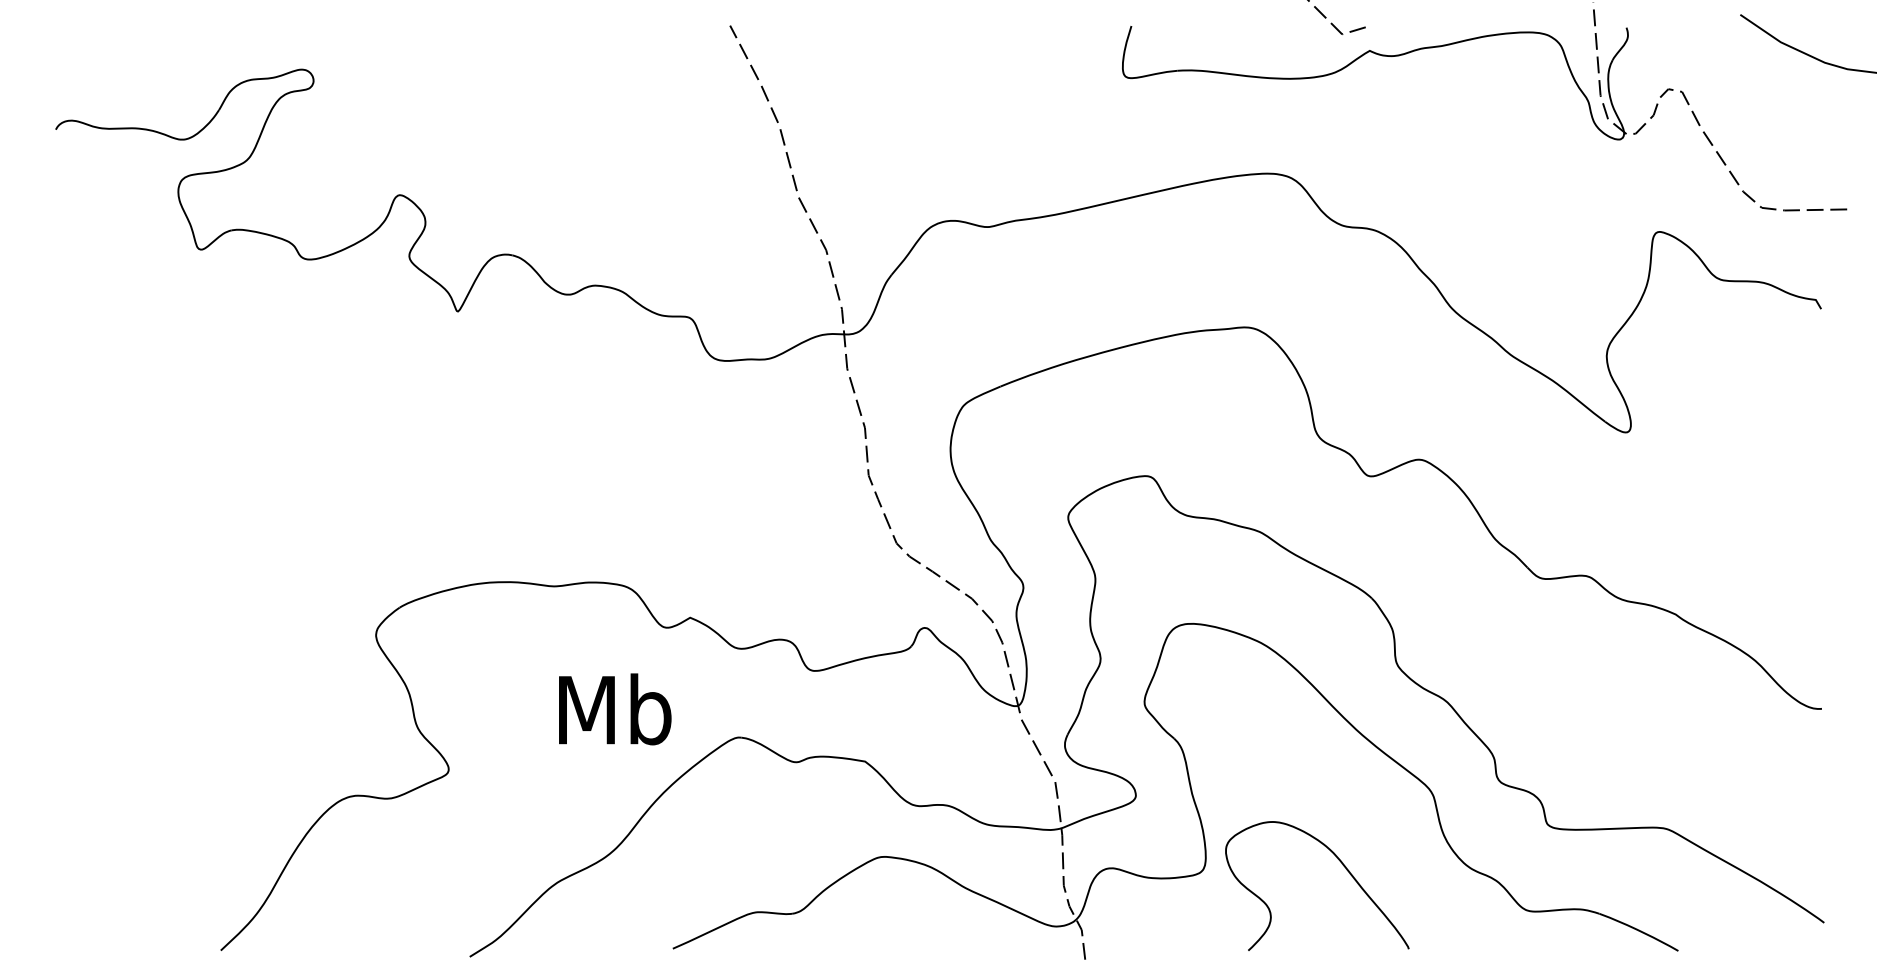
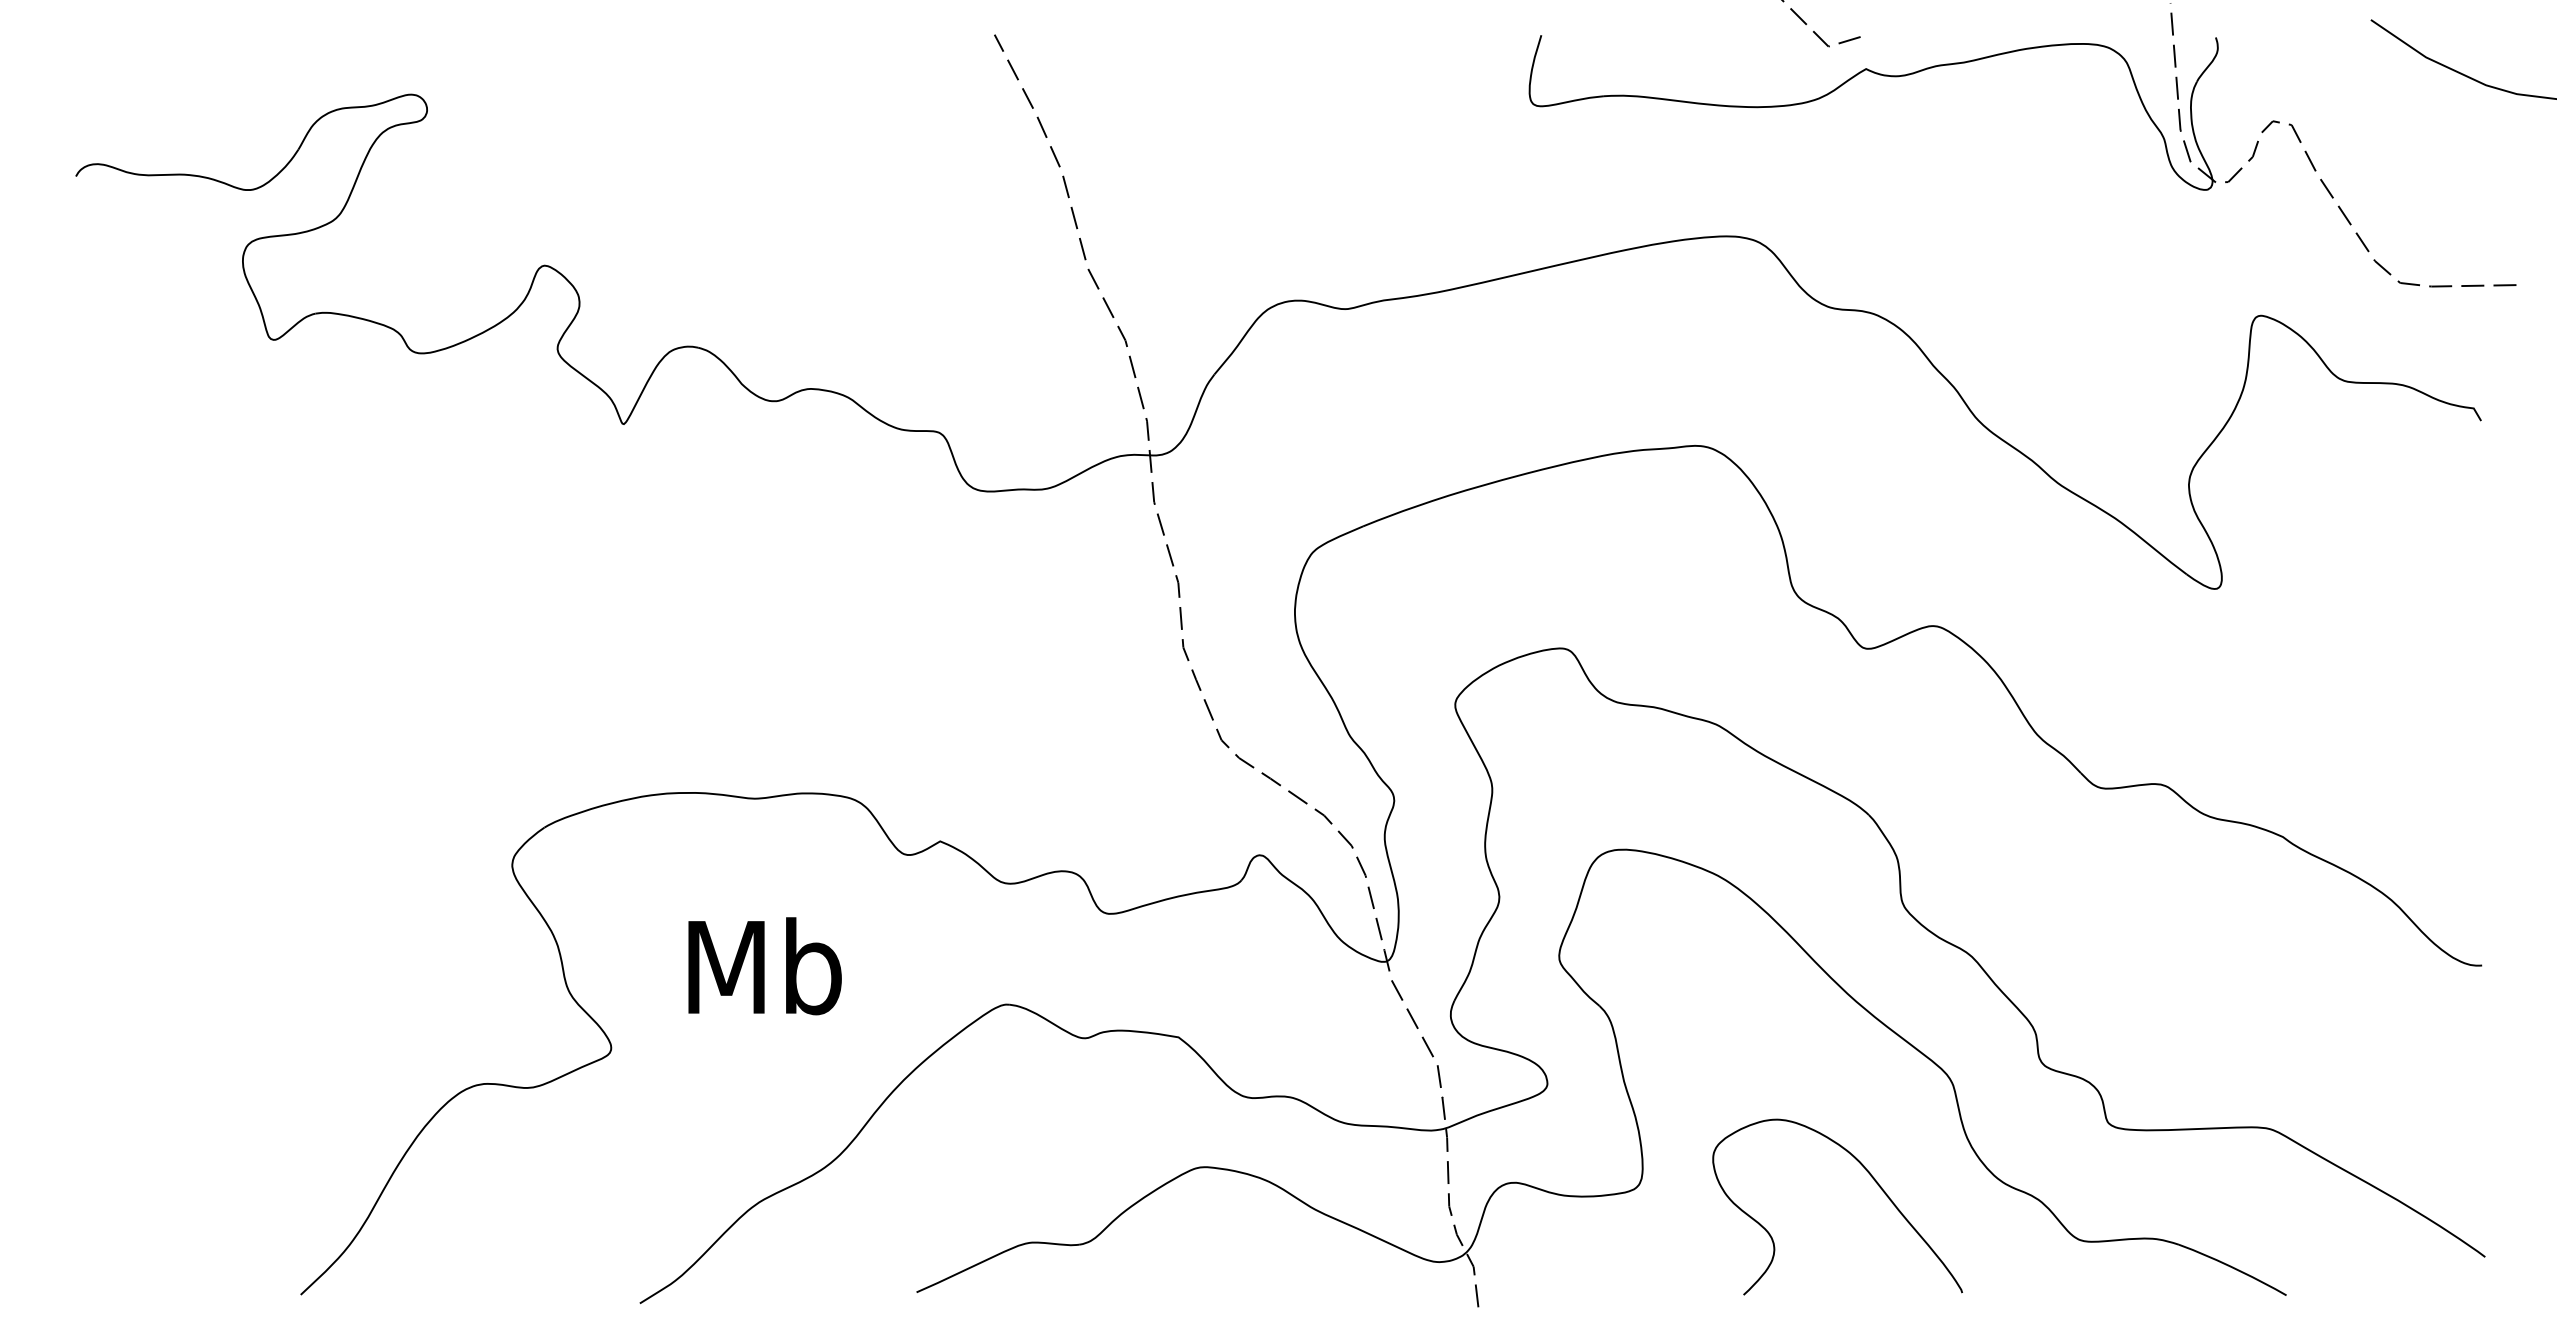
text: (614, 709) -> (764, 966), moved
curve: (1341, 863) -> (1870, 1176), moved

